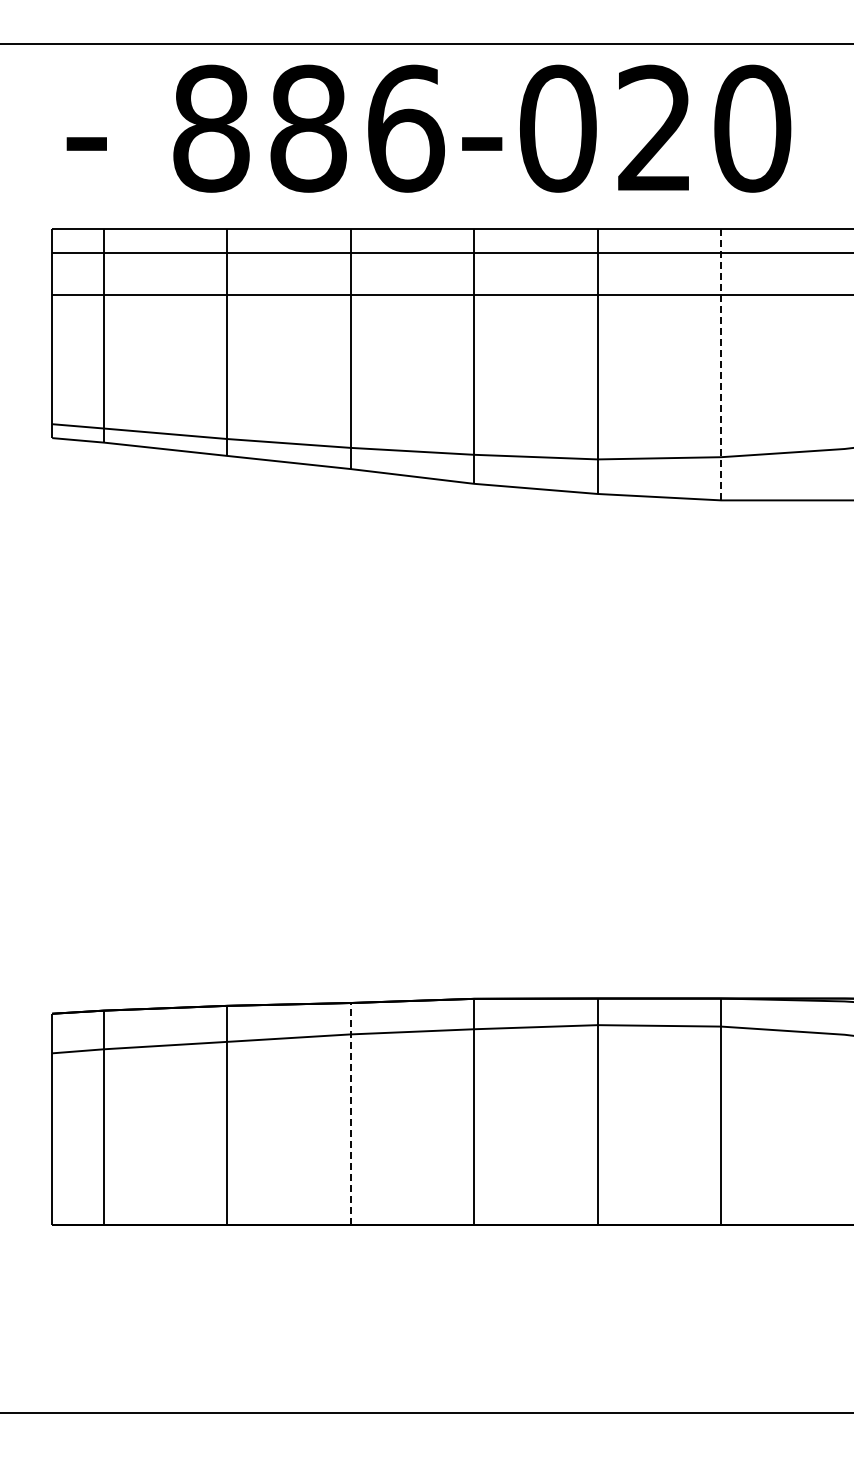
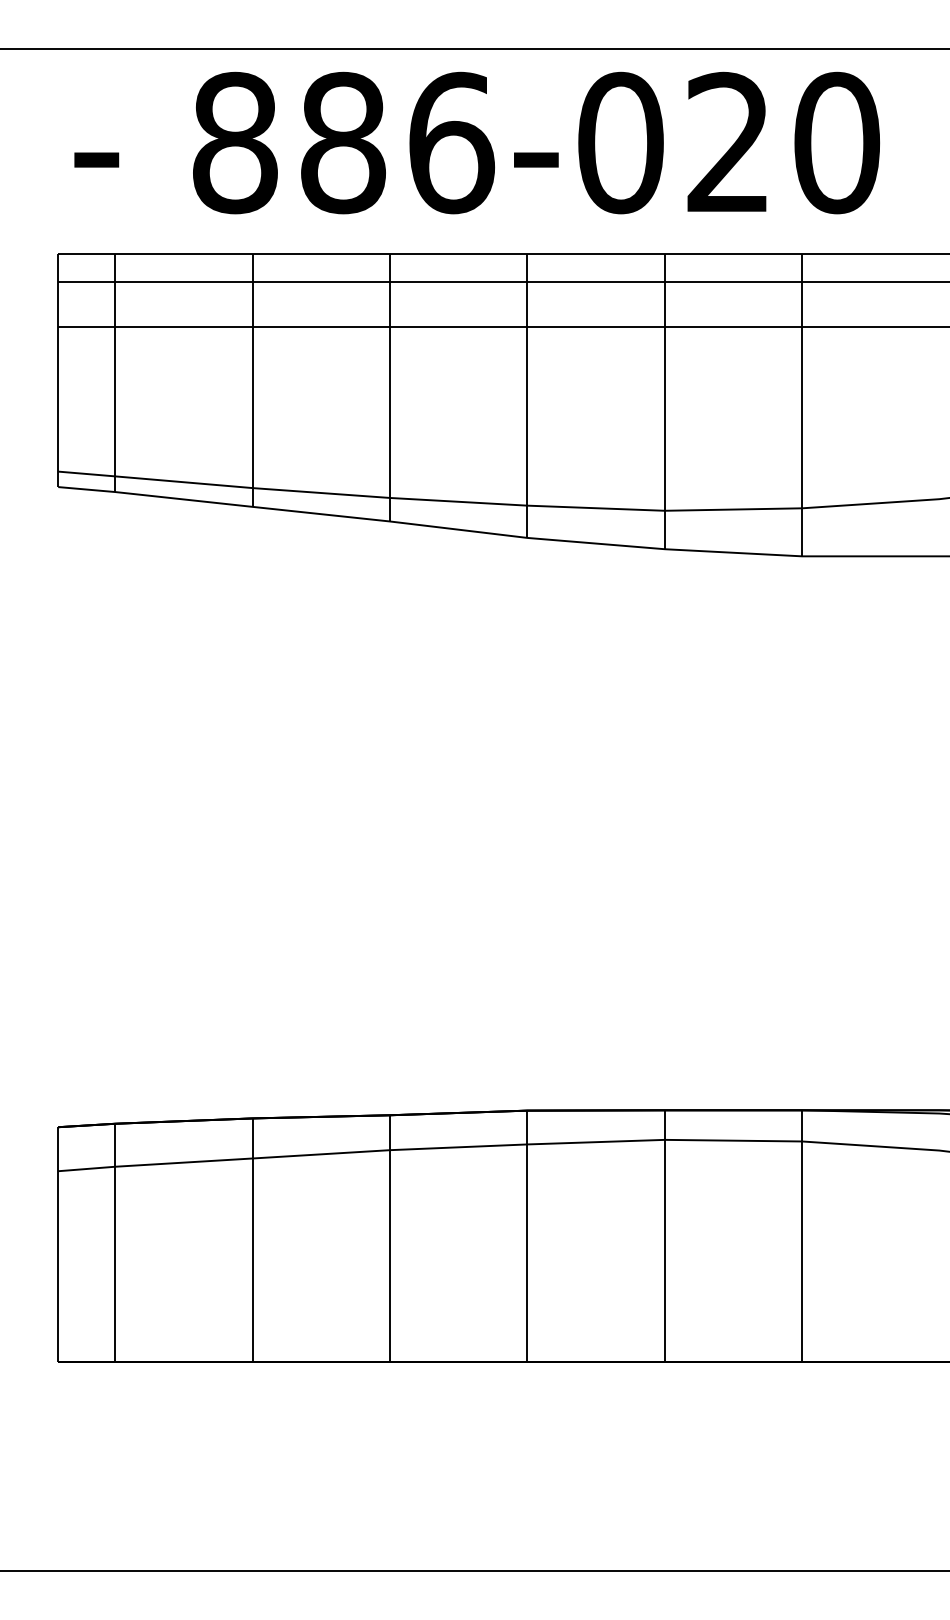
line: (721, 364) -> (802, 405), dashed -> solid
line: (350, 1113) -> (389, 1238), dashed -> solid

